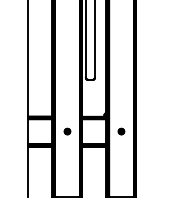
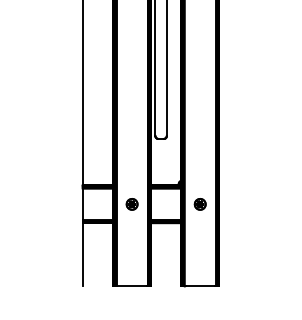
part: (67, 130) -> (131, 203), size x1.6
part: (121, 130) -> (200, 203), size x1.6

